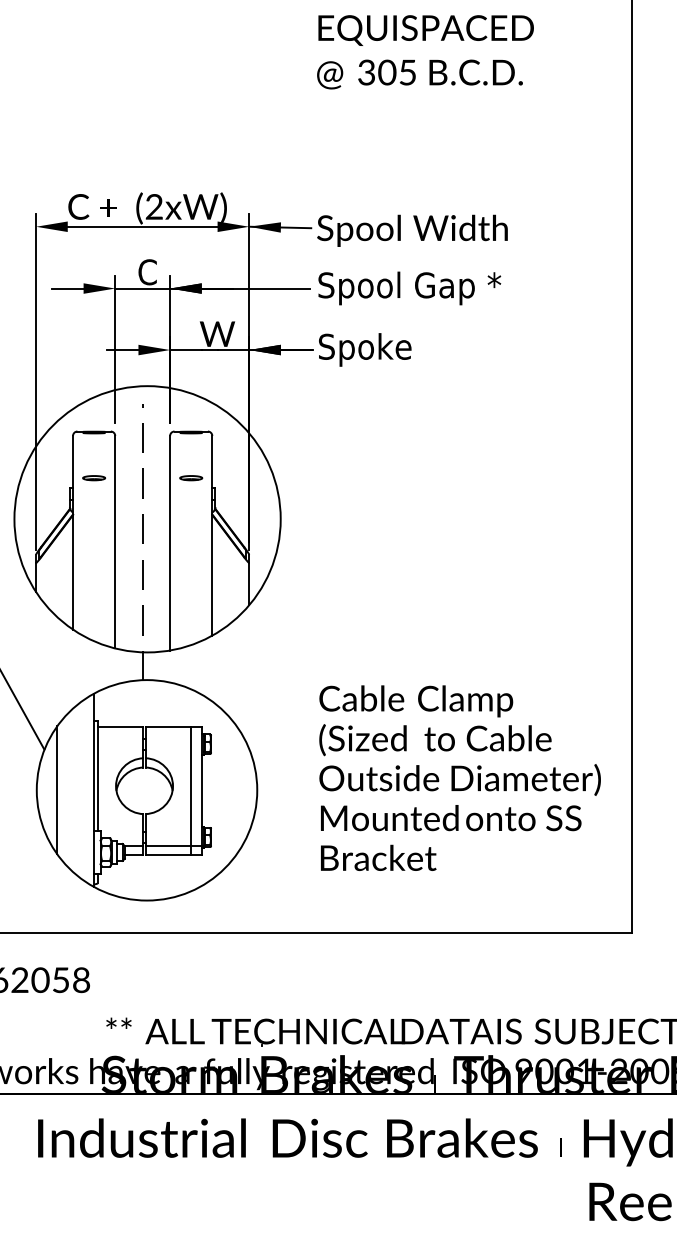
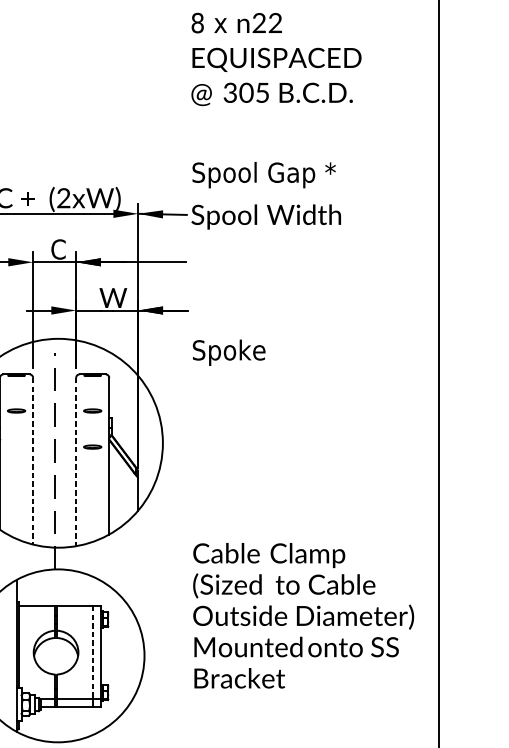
text: (409, 288) -> (263, 175), moved
text: (365, 349) -> (229, 352), moved
part: (191, 524) -> (92, 447), added
line: (115, 542) -> (33, 461), solid -> dashed
line: (170, 543) -> (76, 462), solid -> dashed
text: (459, 777) -> (303, 615), moved
line: (191, 786) -> (92, 652), solid -> dashed

